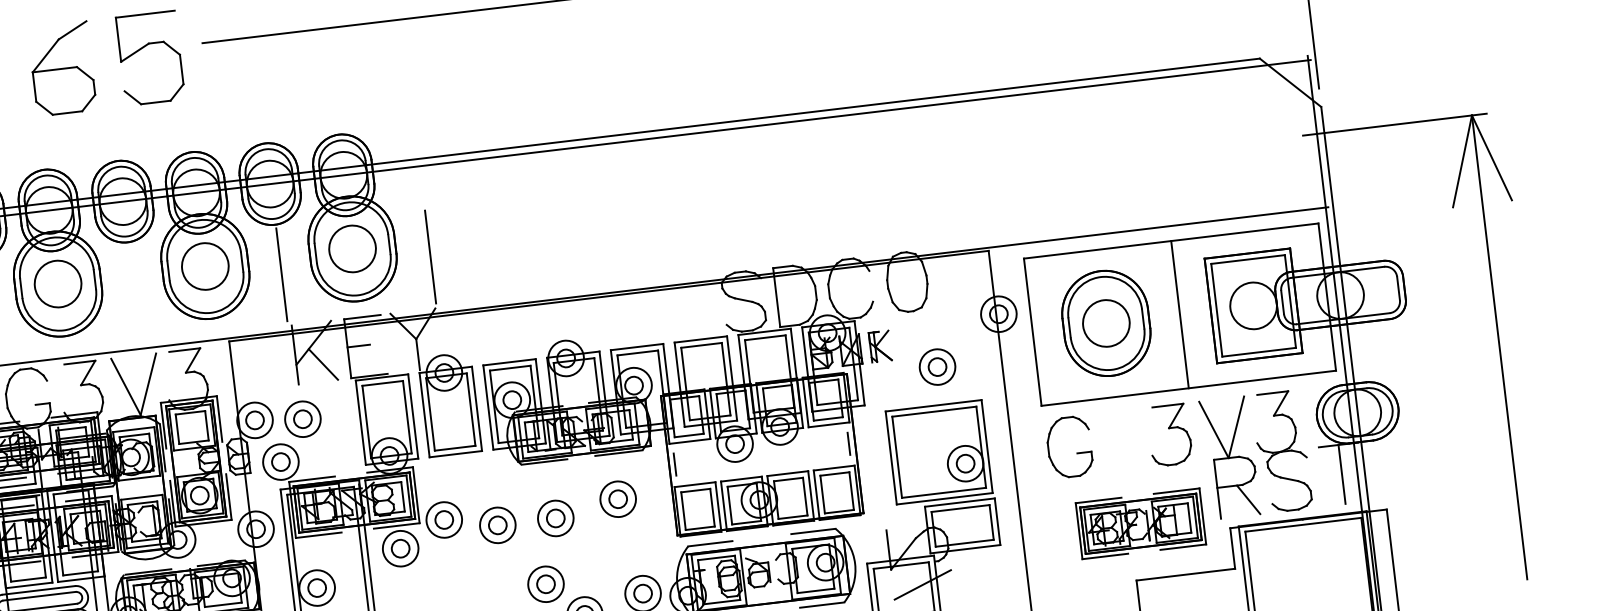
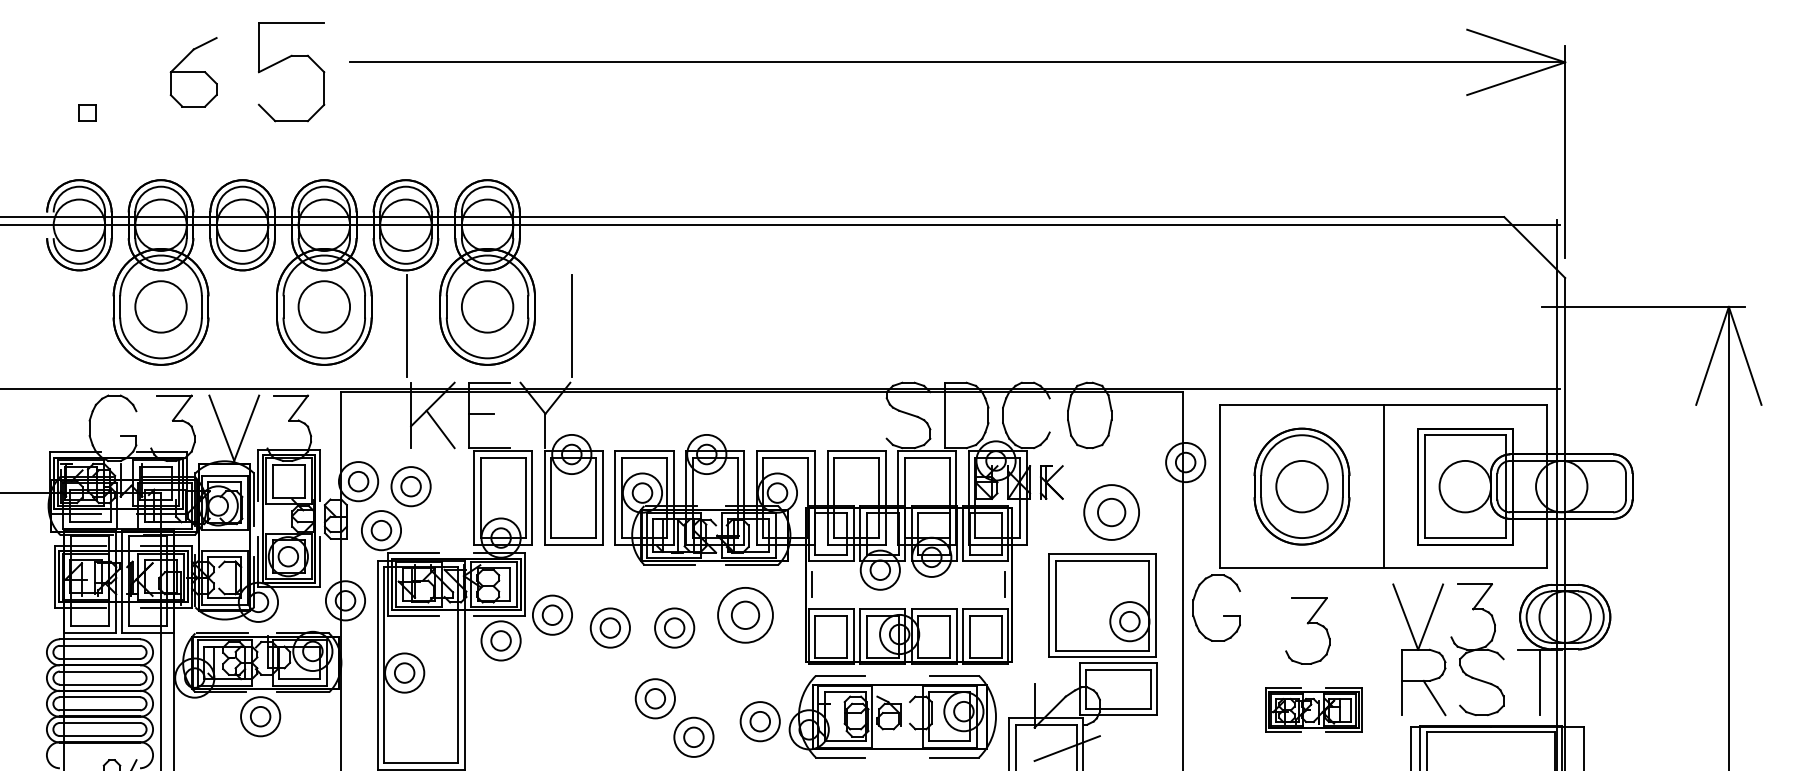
part: (62, 69) -> (193, 72), size x0.7
part: (937, 366) -> (1111, 511), size x1.4
part: (1169, 434) -> (1307, 630), moved
part: (1076, 453) -> (1223, 615), moved
part: (617, 498) -> (744, 614), size x1.4
part: (1140, 523) -> (1313, 709), size x0.7

